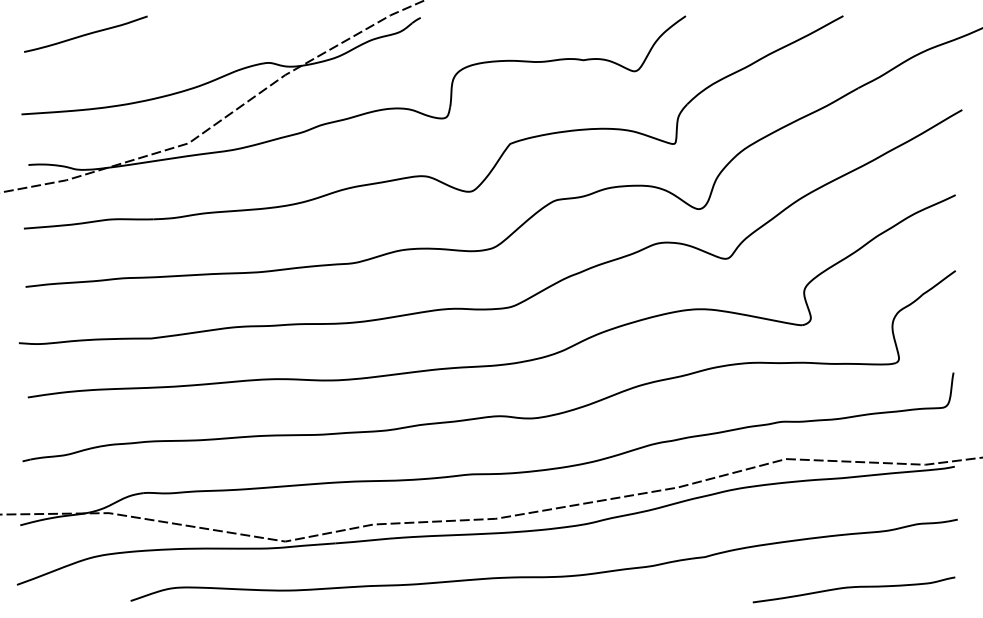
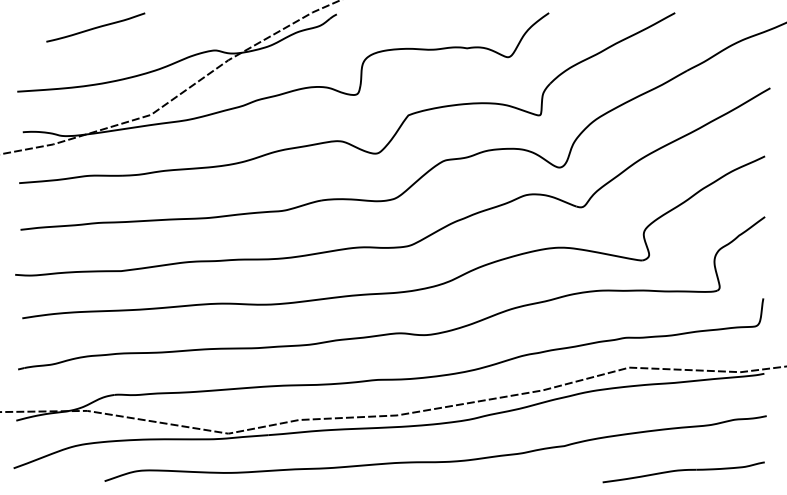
line: (85, 34) -> (95, 27), moved

